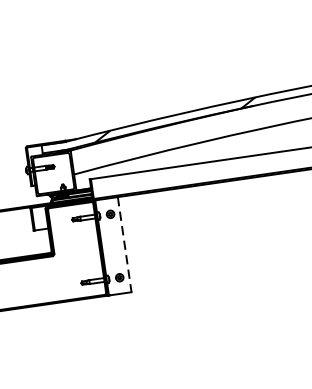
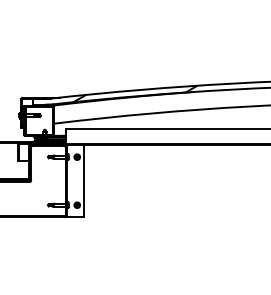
line: (124, 245) -> (84, 181), dashed -> solid

